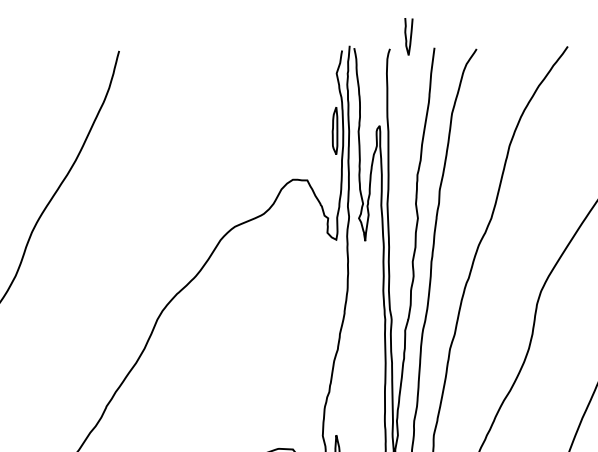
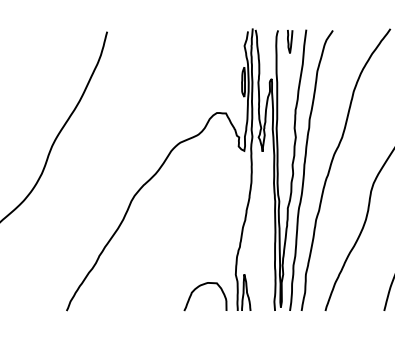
curve: (409, 36) -> (290, 41), moved

